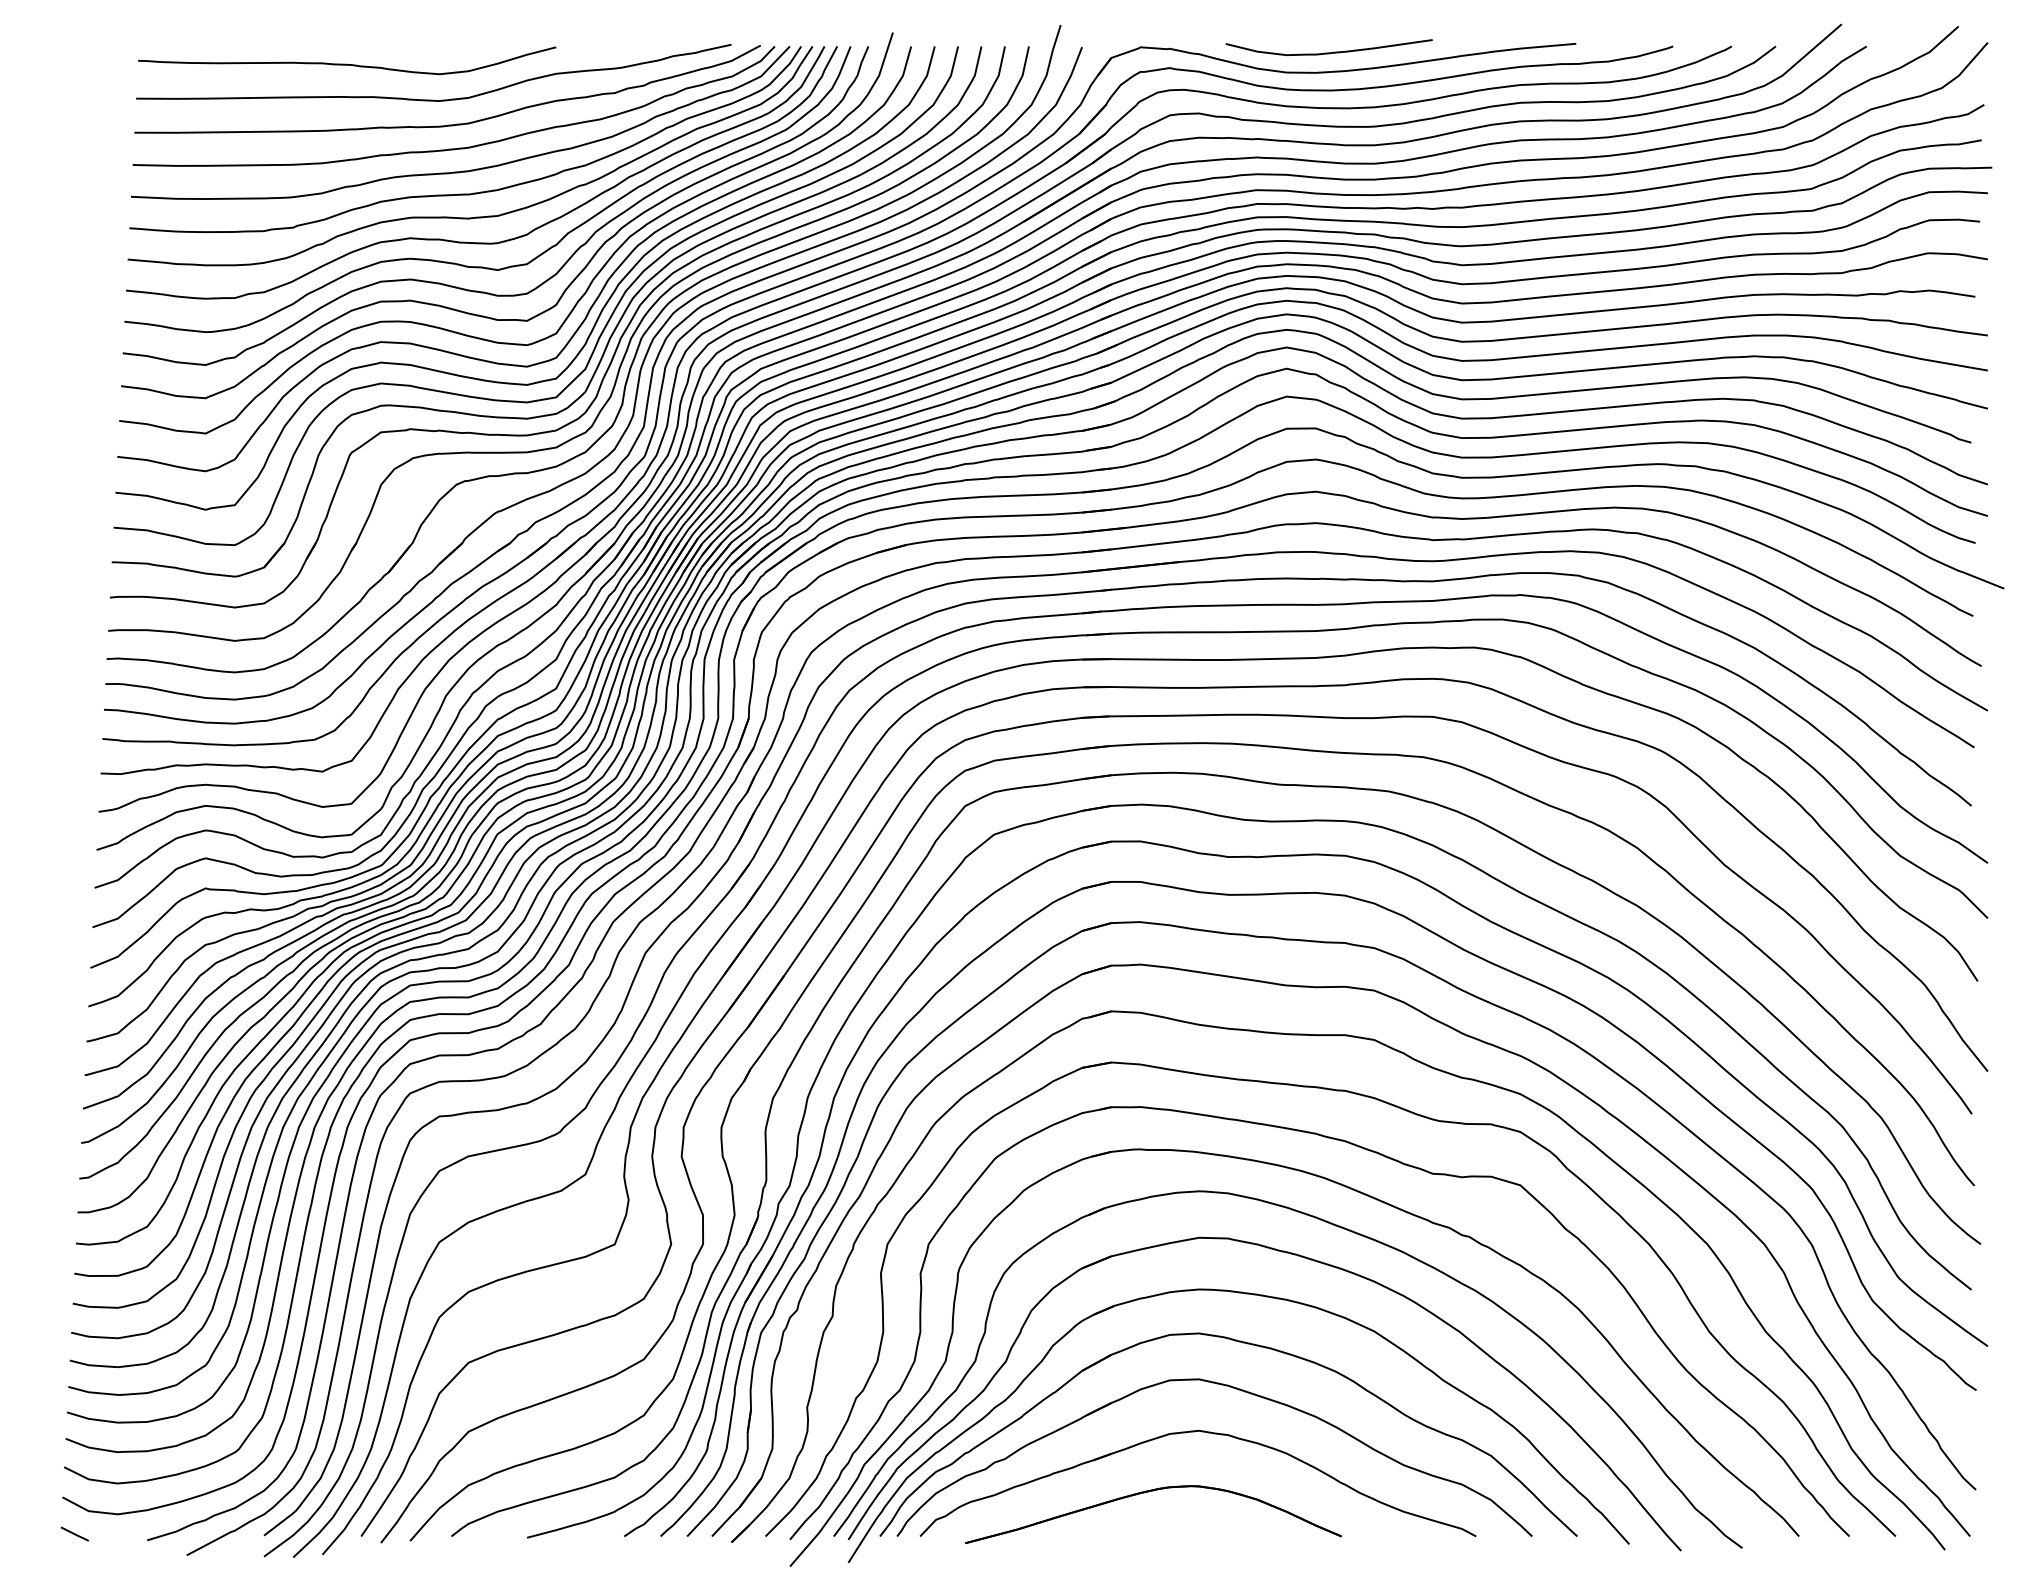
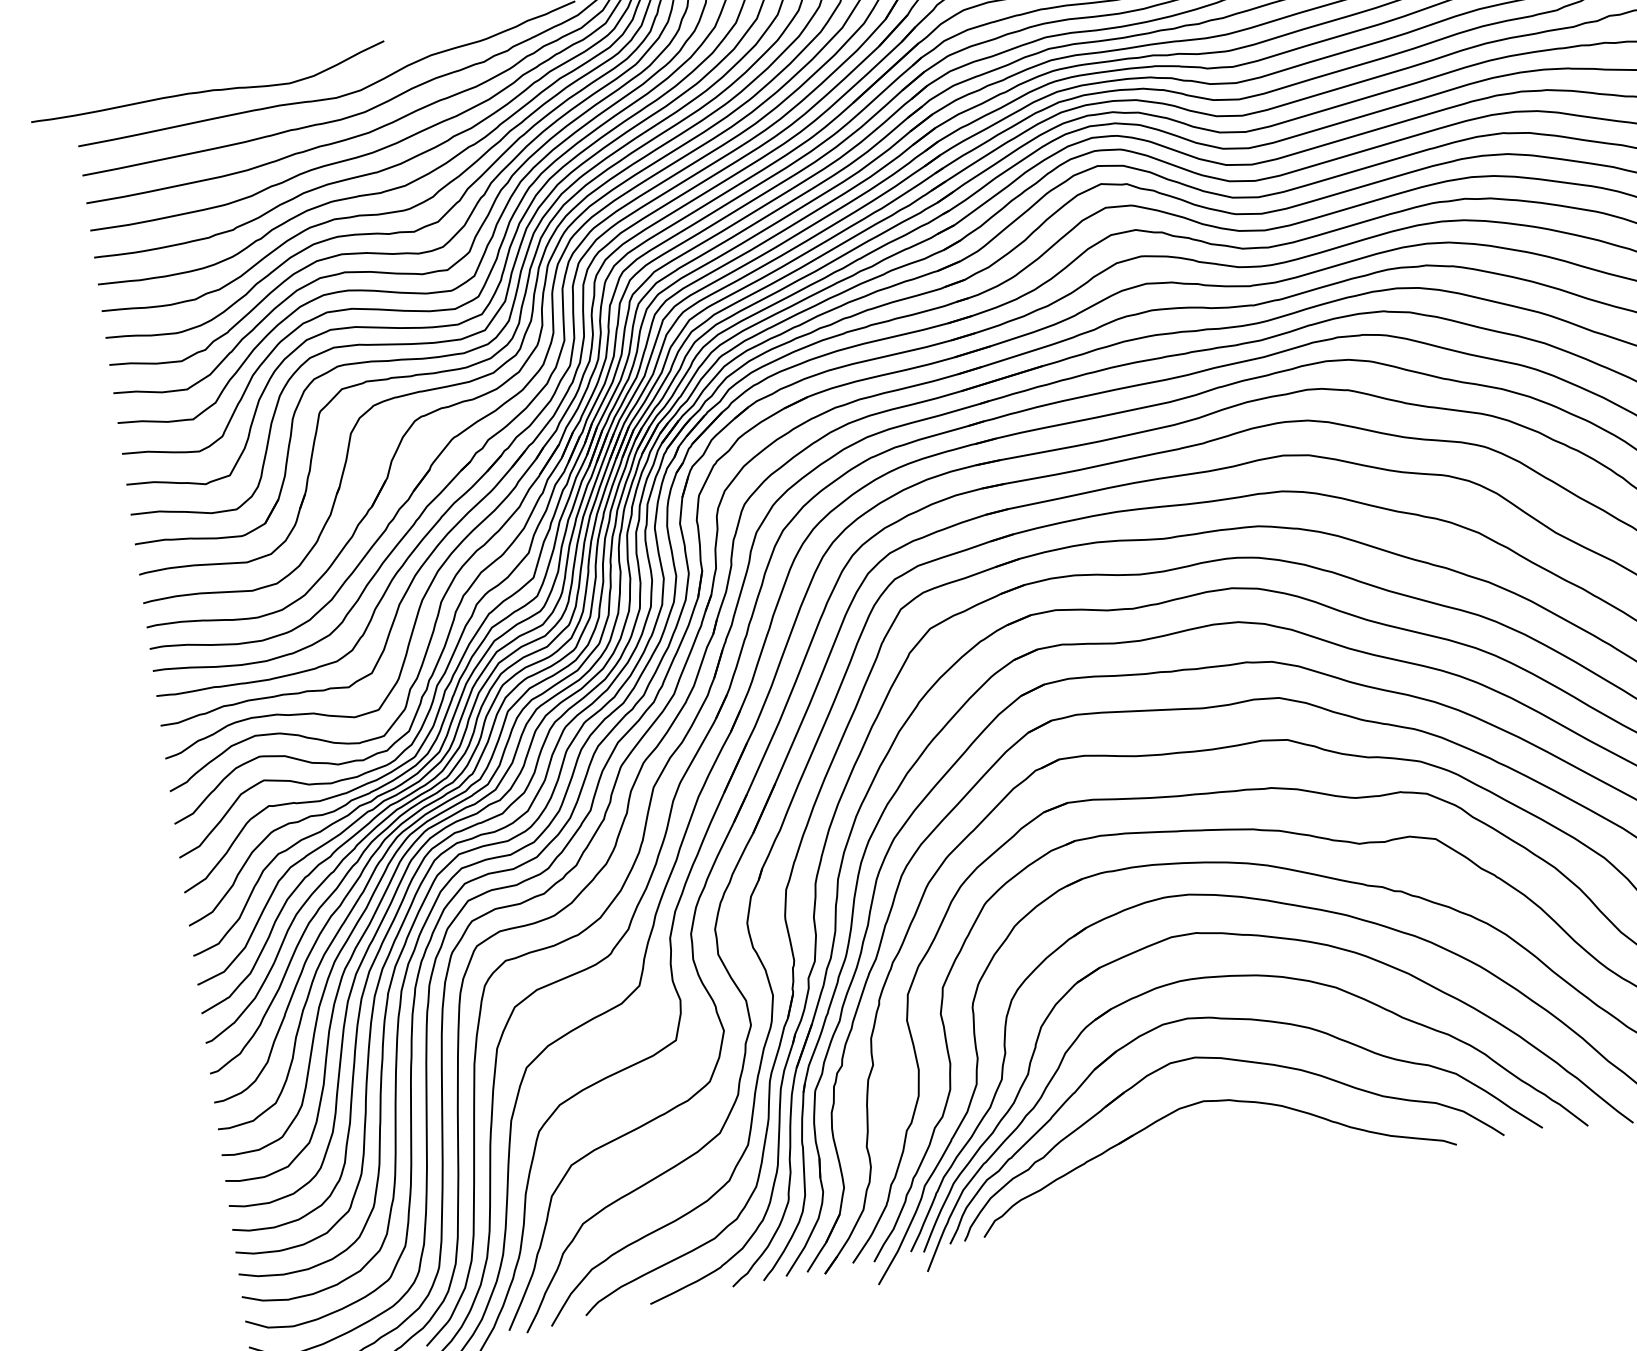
curve: (346, 63) -> (208, 89), moved
part: (1148, 1492) -> (1170, 1162), removed

